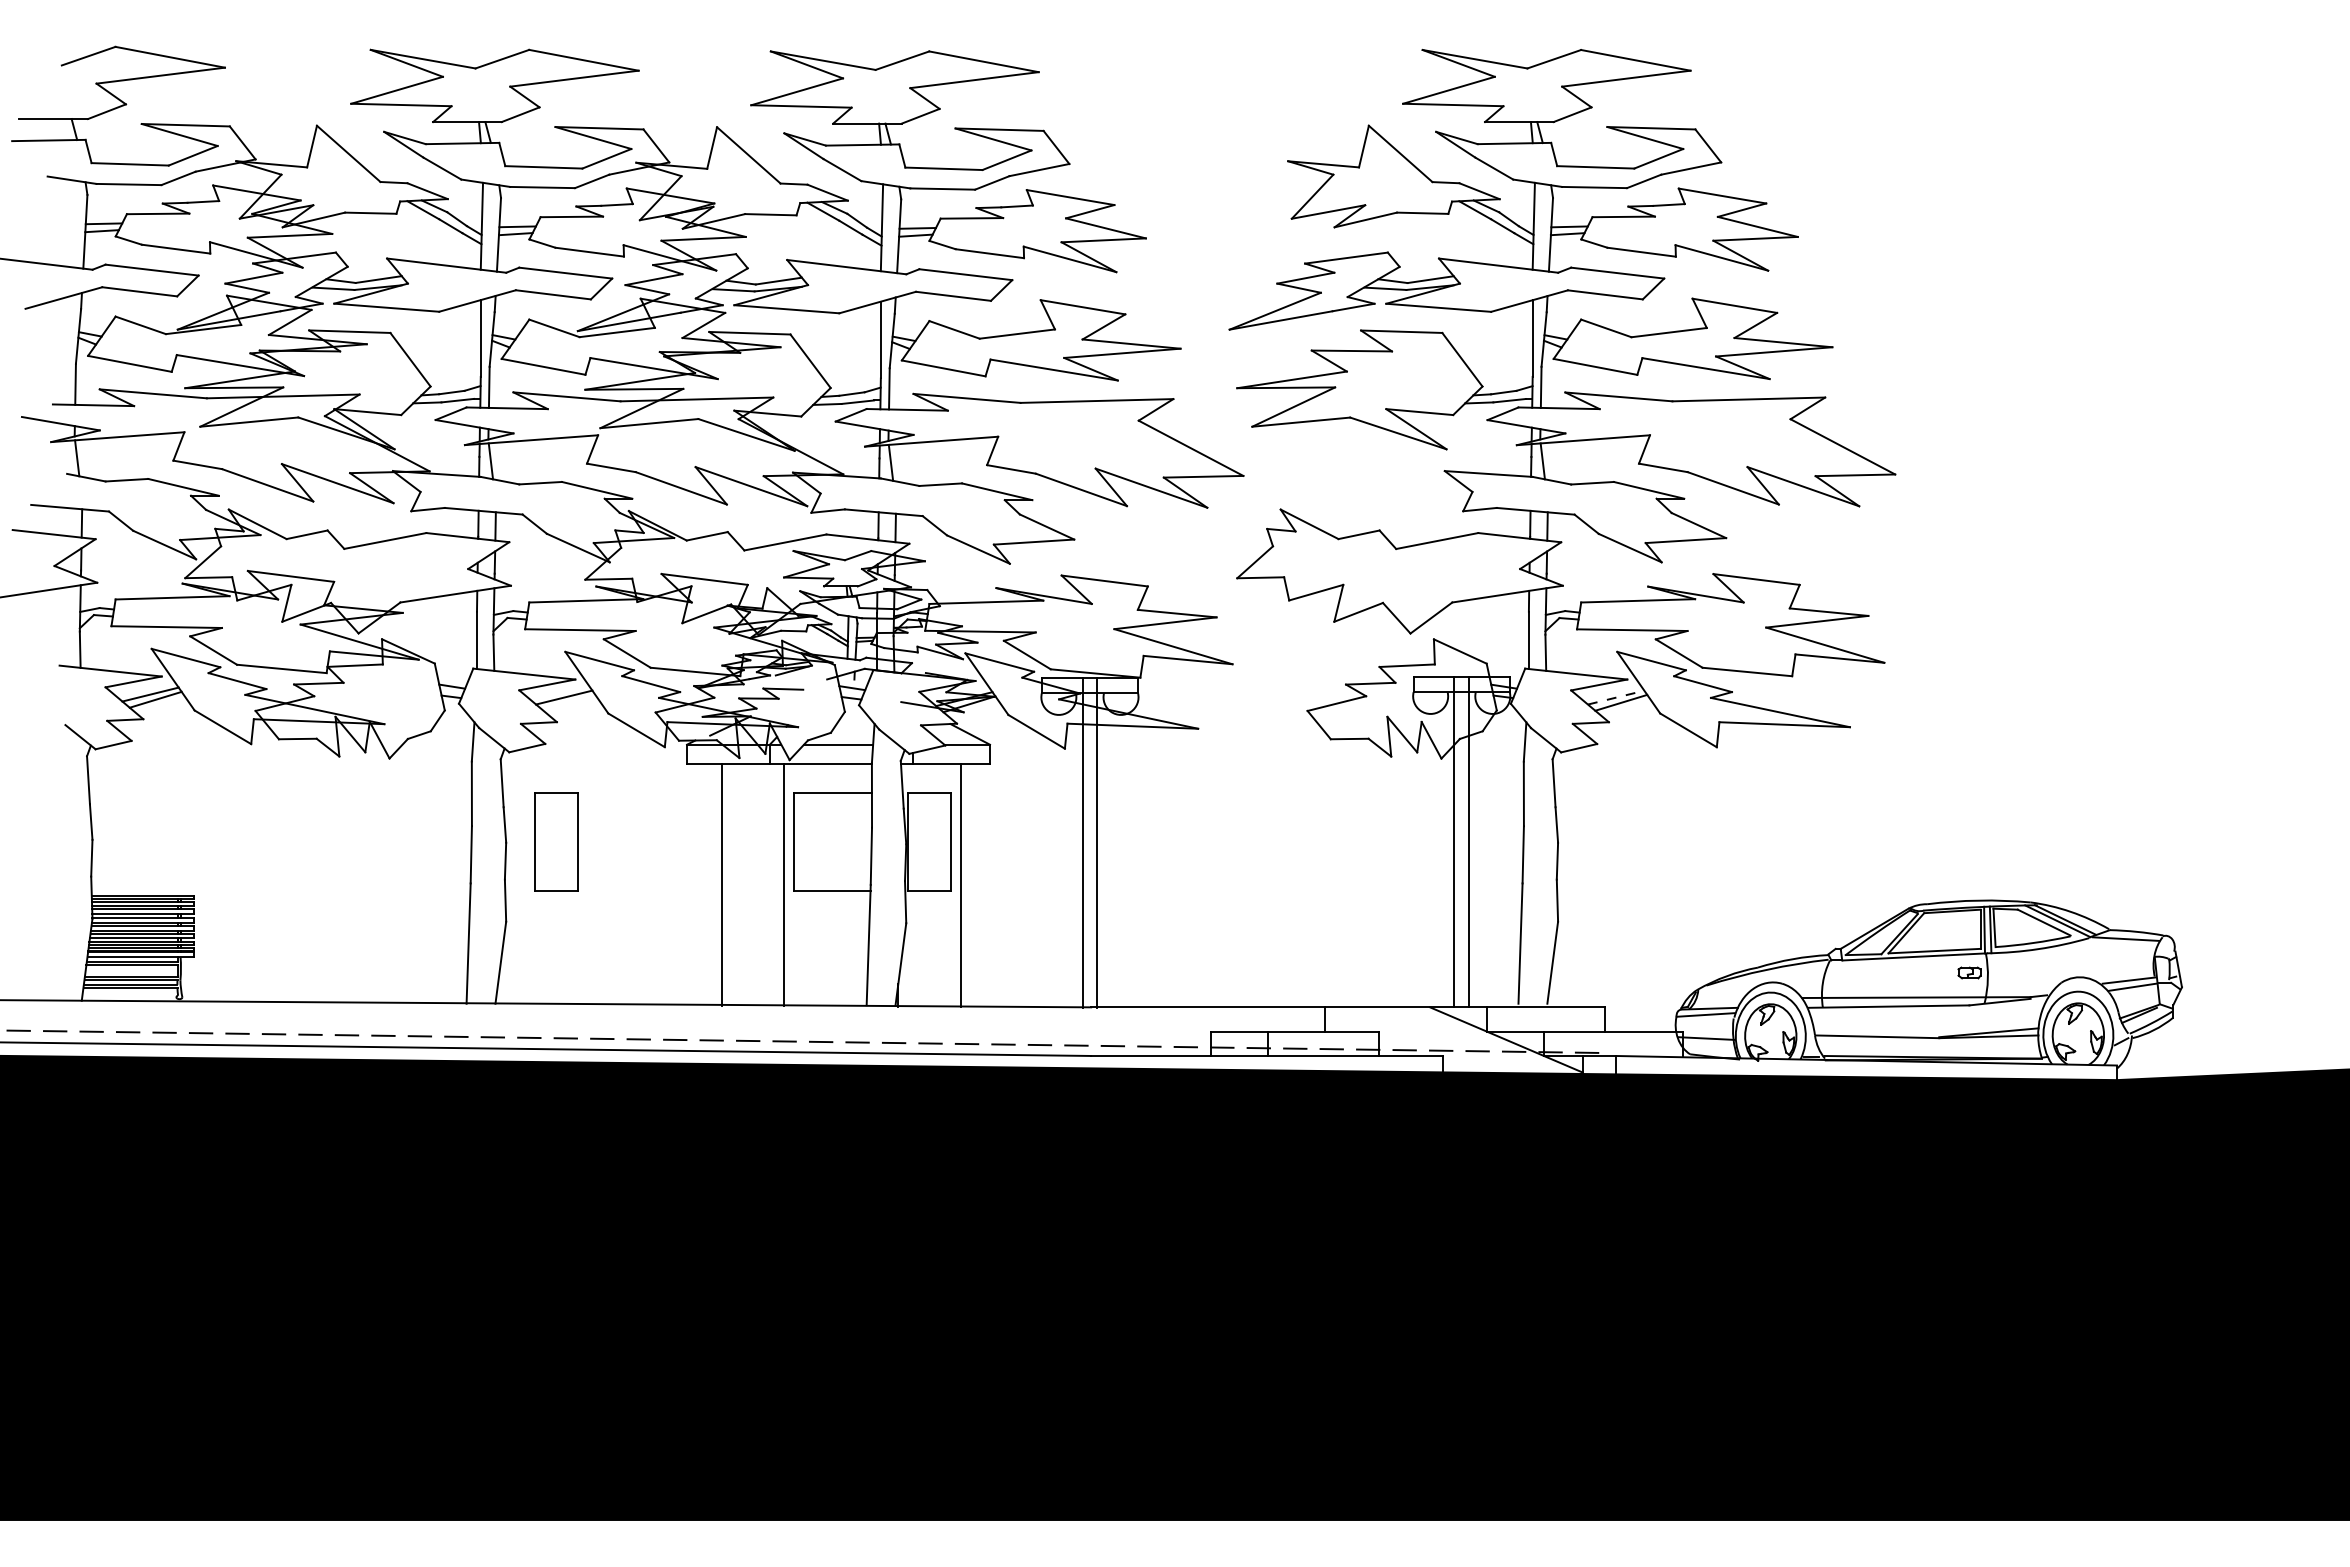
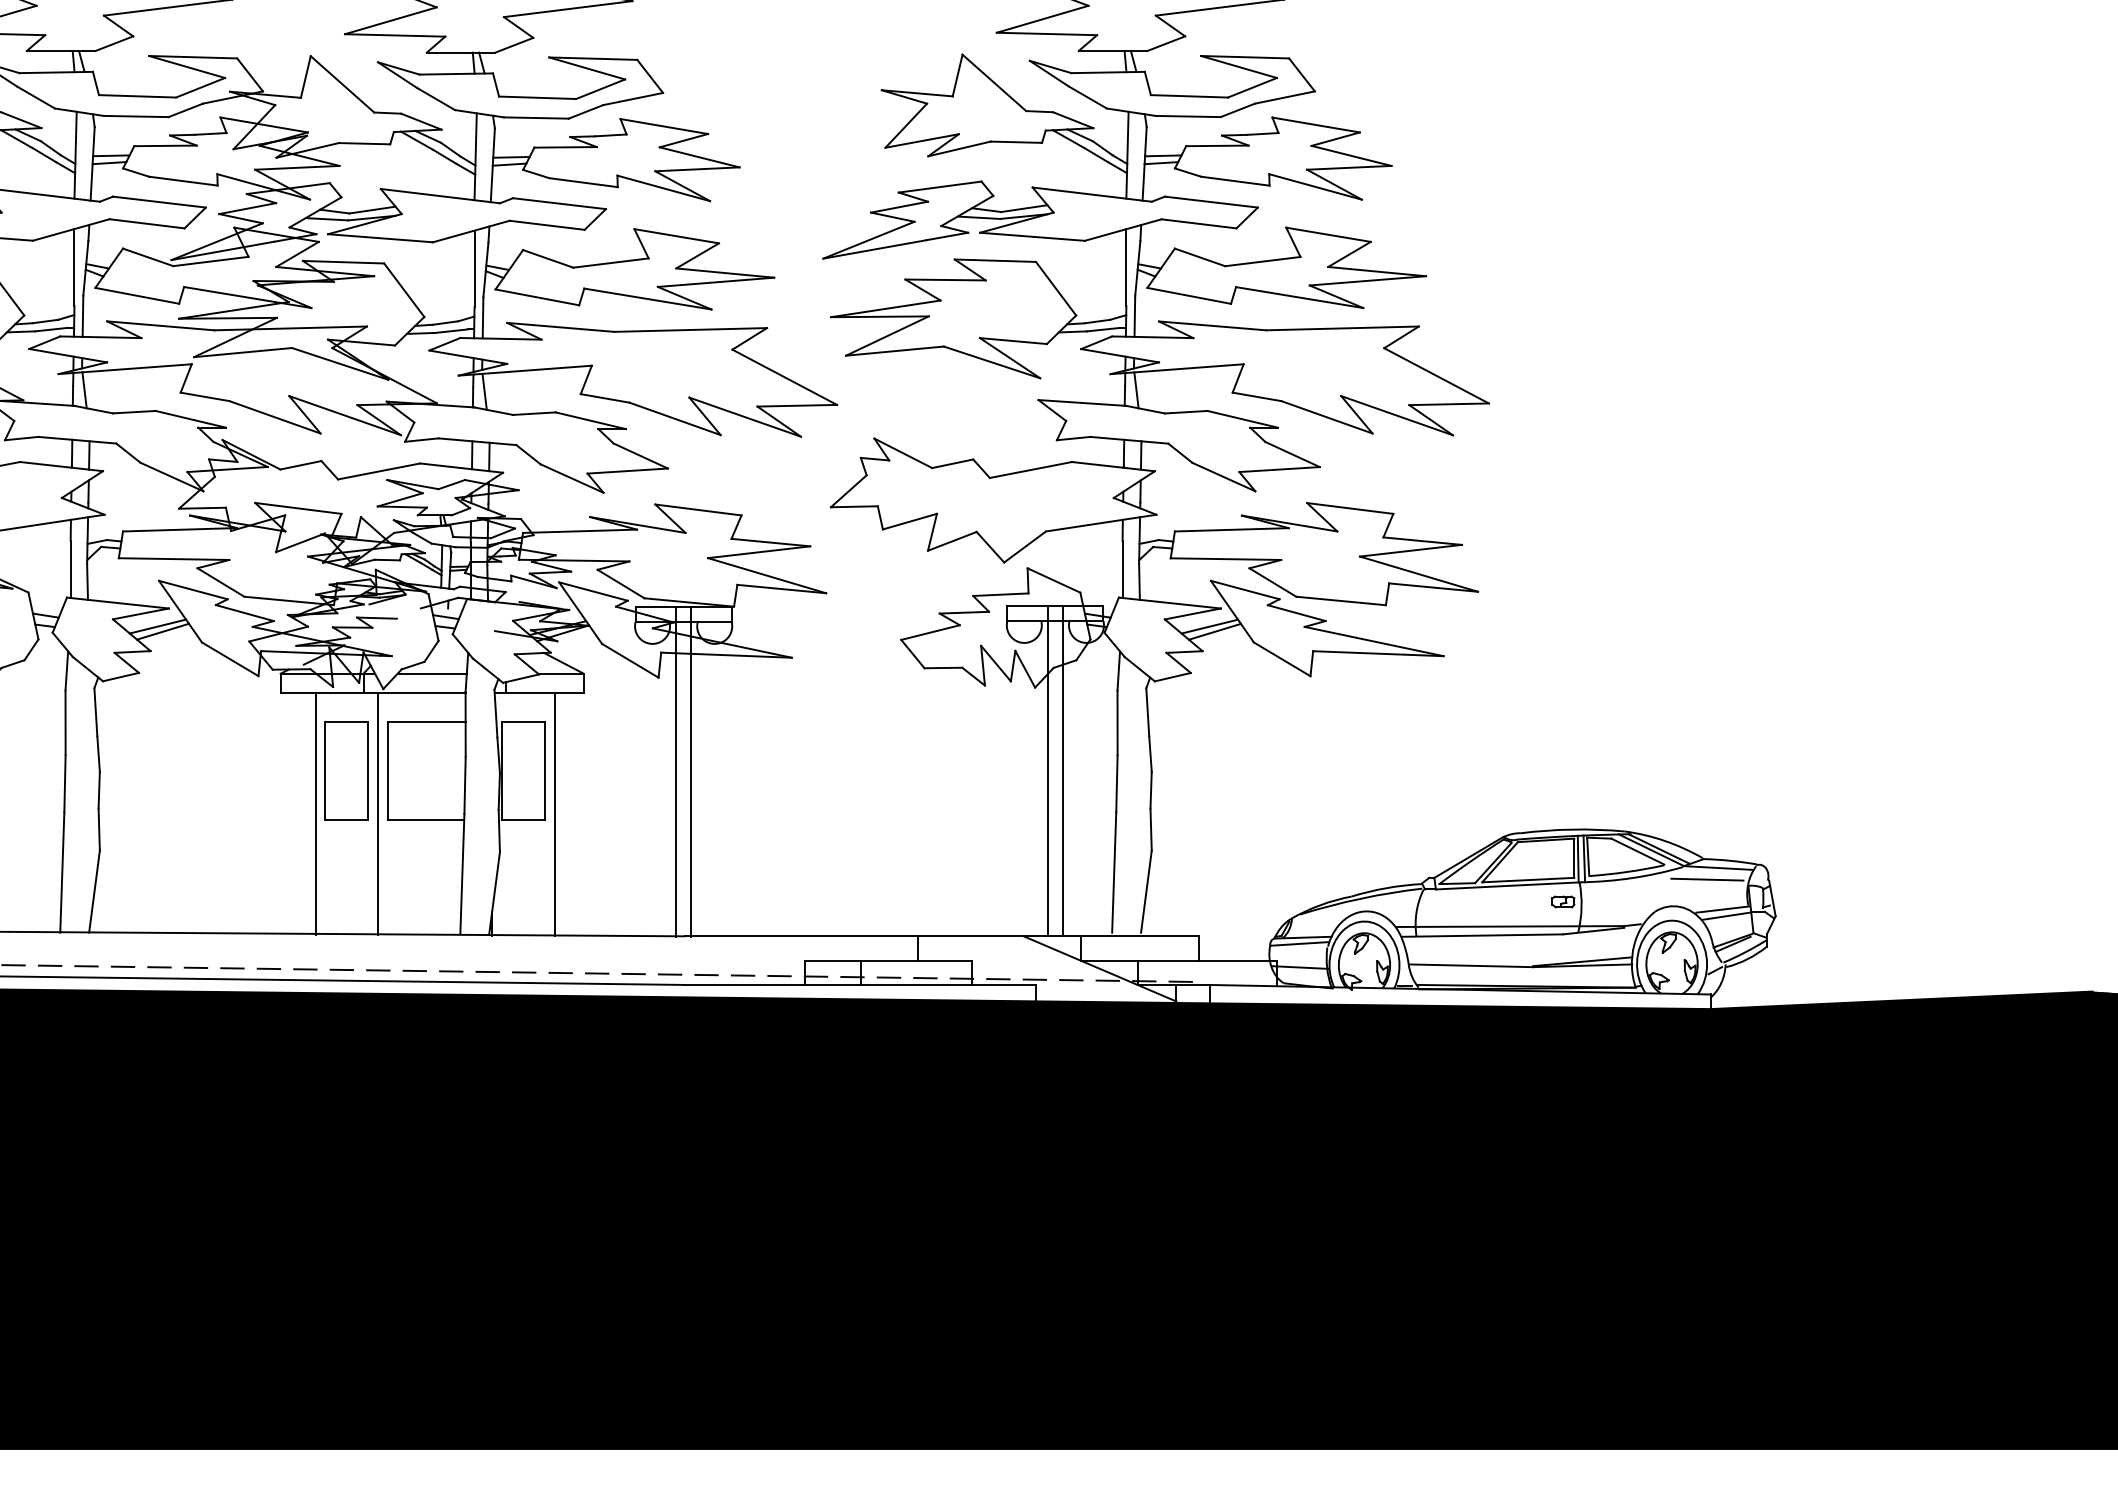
line: (1616, 697) -> (1210, 626), dashed -> solid
line: (569, 702) -> (163, 631), added
part: (556, 841) -> (347, 770), moved
line: (2113, 950) -> (1707, 879), added

